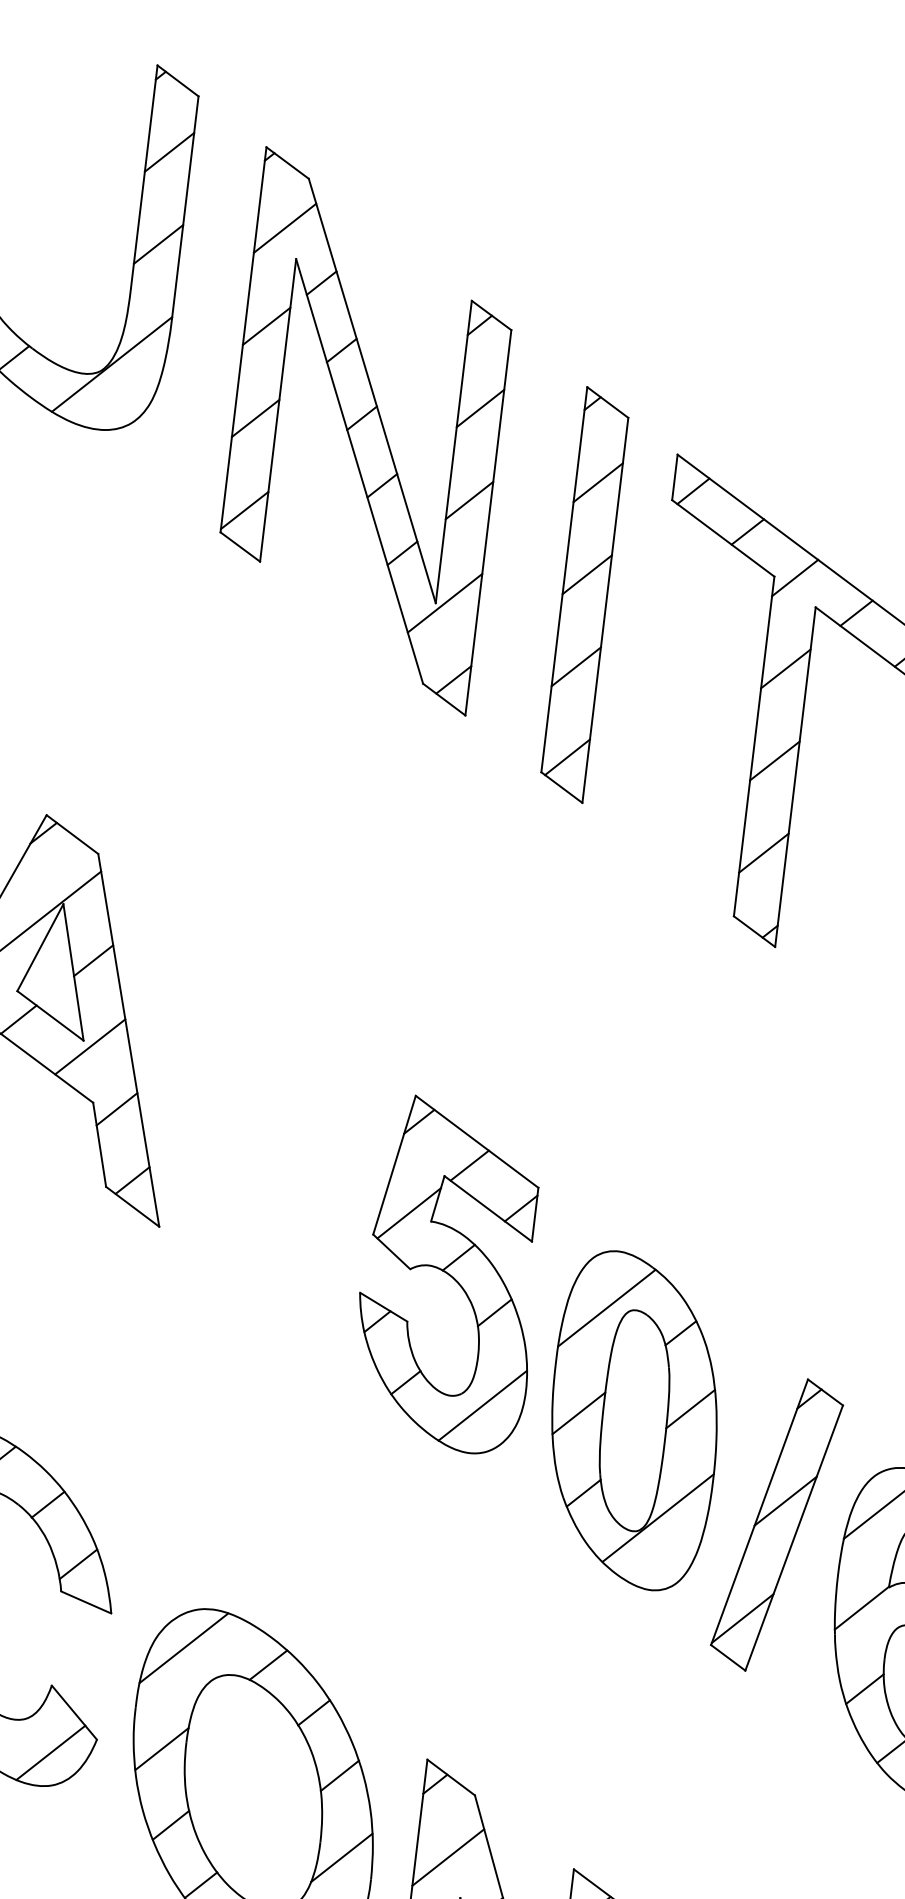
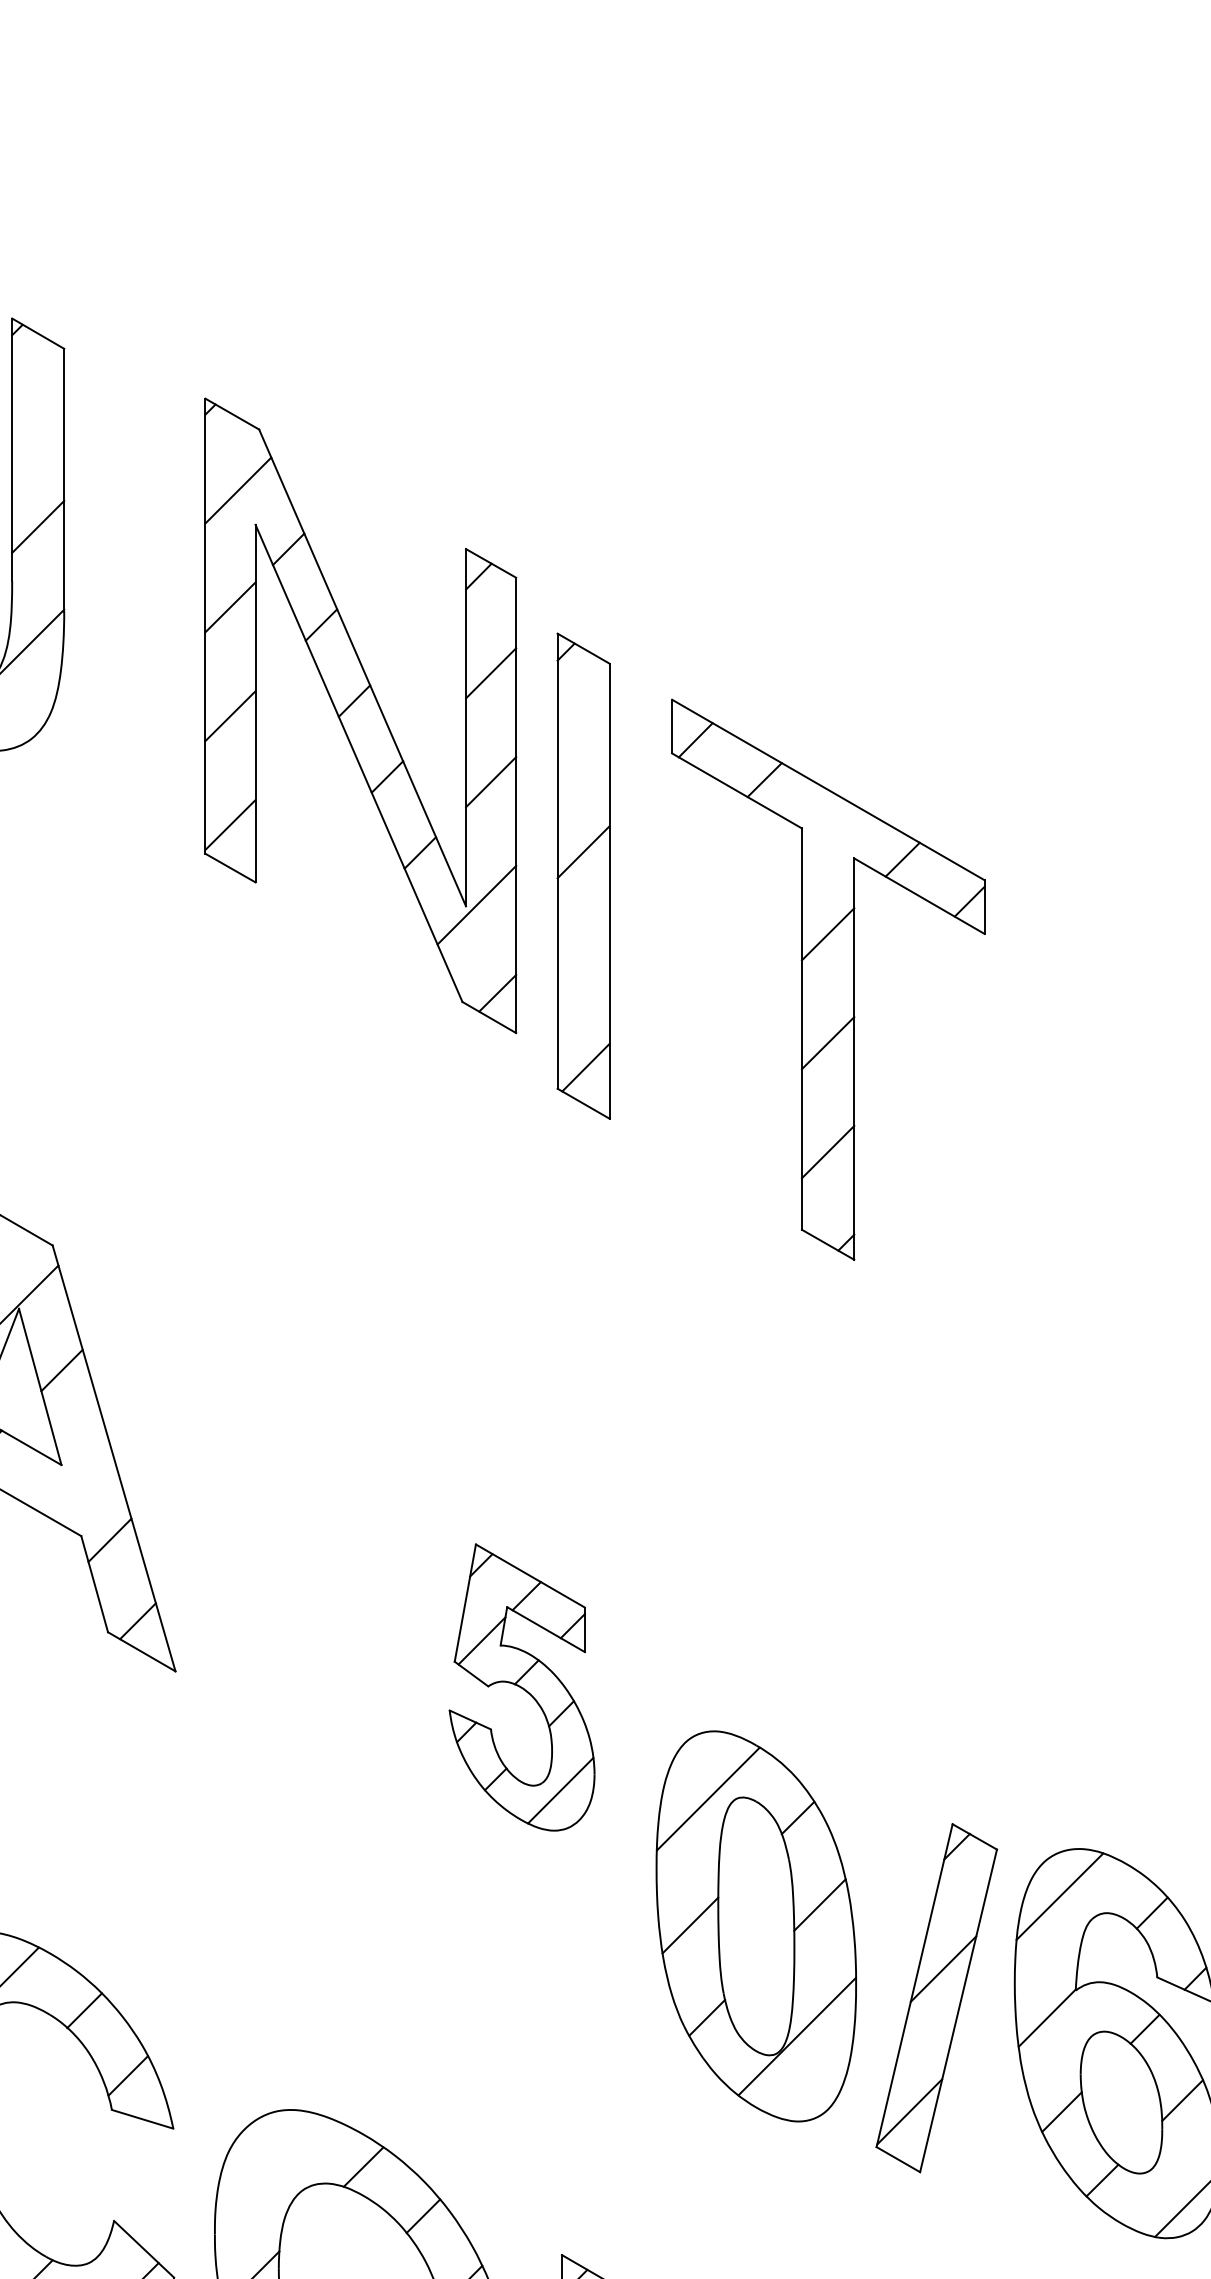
line: (169, 152) -> (38, 418), removed
part: (365, 431) -> (360, 715), moved
line: (598, 482) -> (583, 743), removed
line: (794, 577) -> (825, 826), removed
line: (576, 667) -> (583, 961), removed
line: (90, 1047) -> (70, 1471), removed
part: (450, 1275) -> (521, 1687), size x0.7
part: (634, 1420) -> (756, 1926), moved
part: (776, 1525) -> (936, 1998), moved
line: (183, 1647) -> (262, 2158), removed

